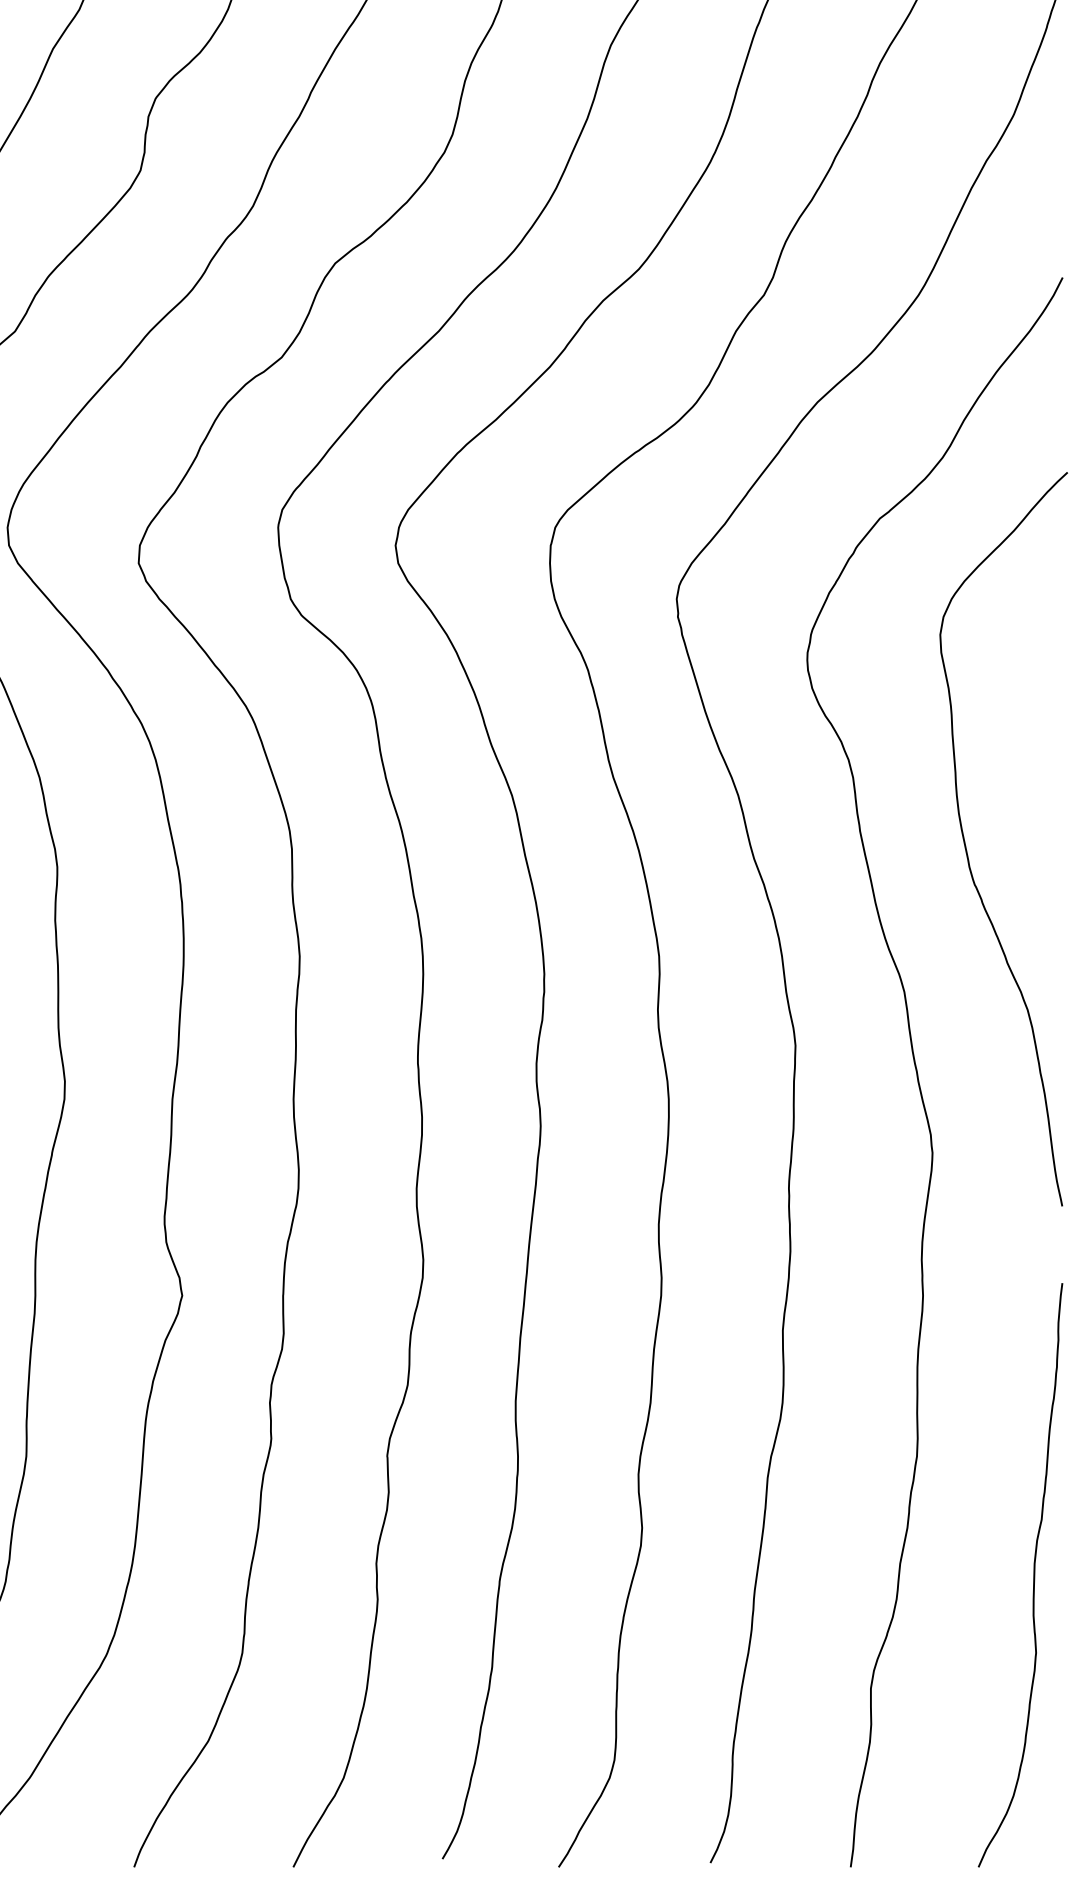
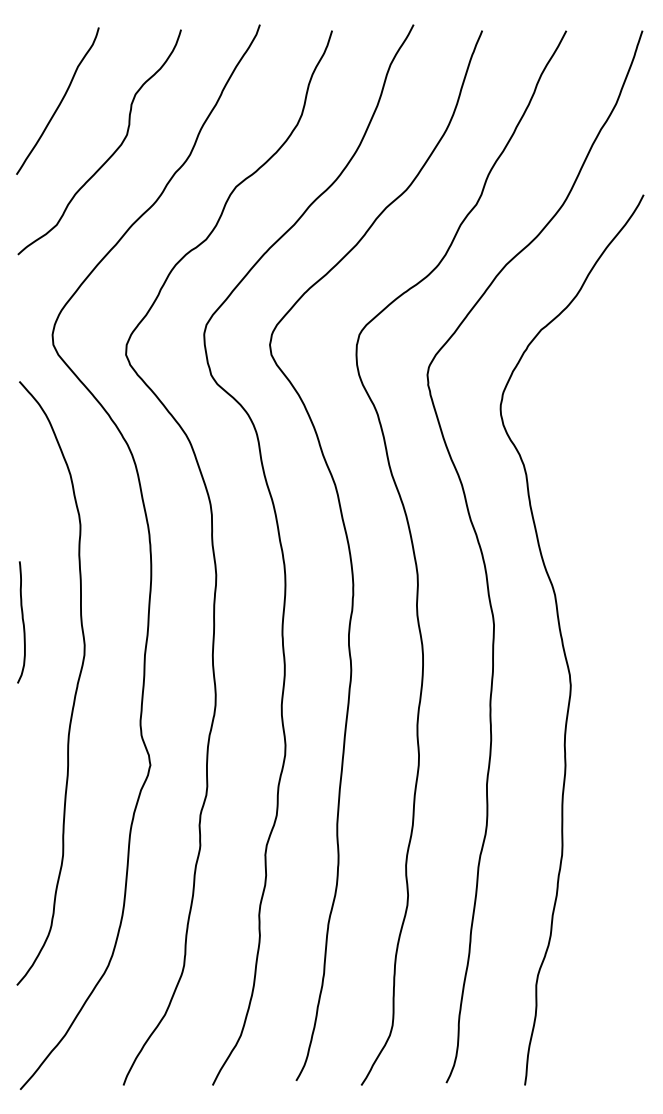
curve: (967, 846) -> (590, 513), removed
curve: (1031, 1576) -> (626, 922), removed

